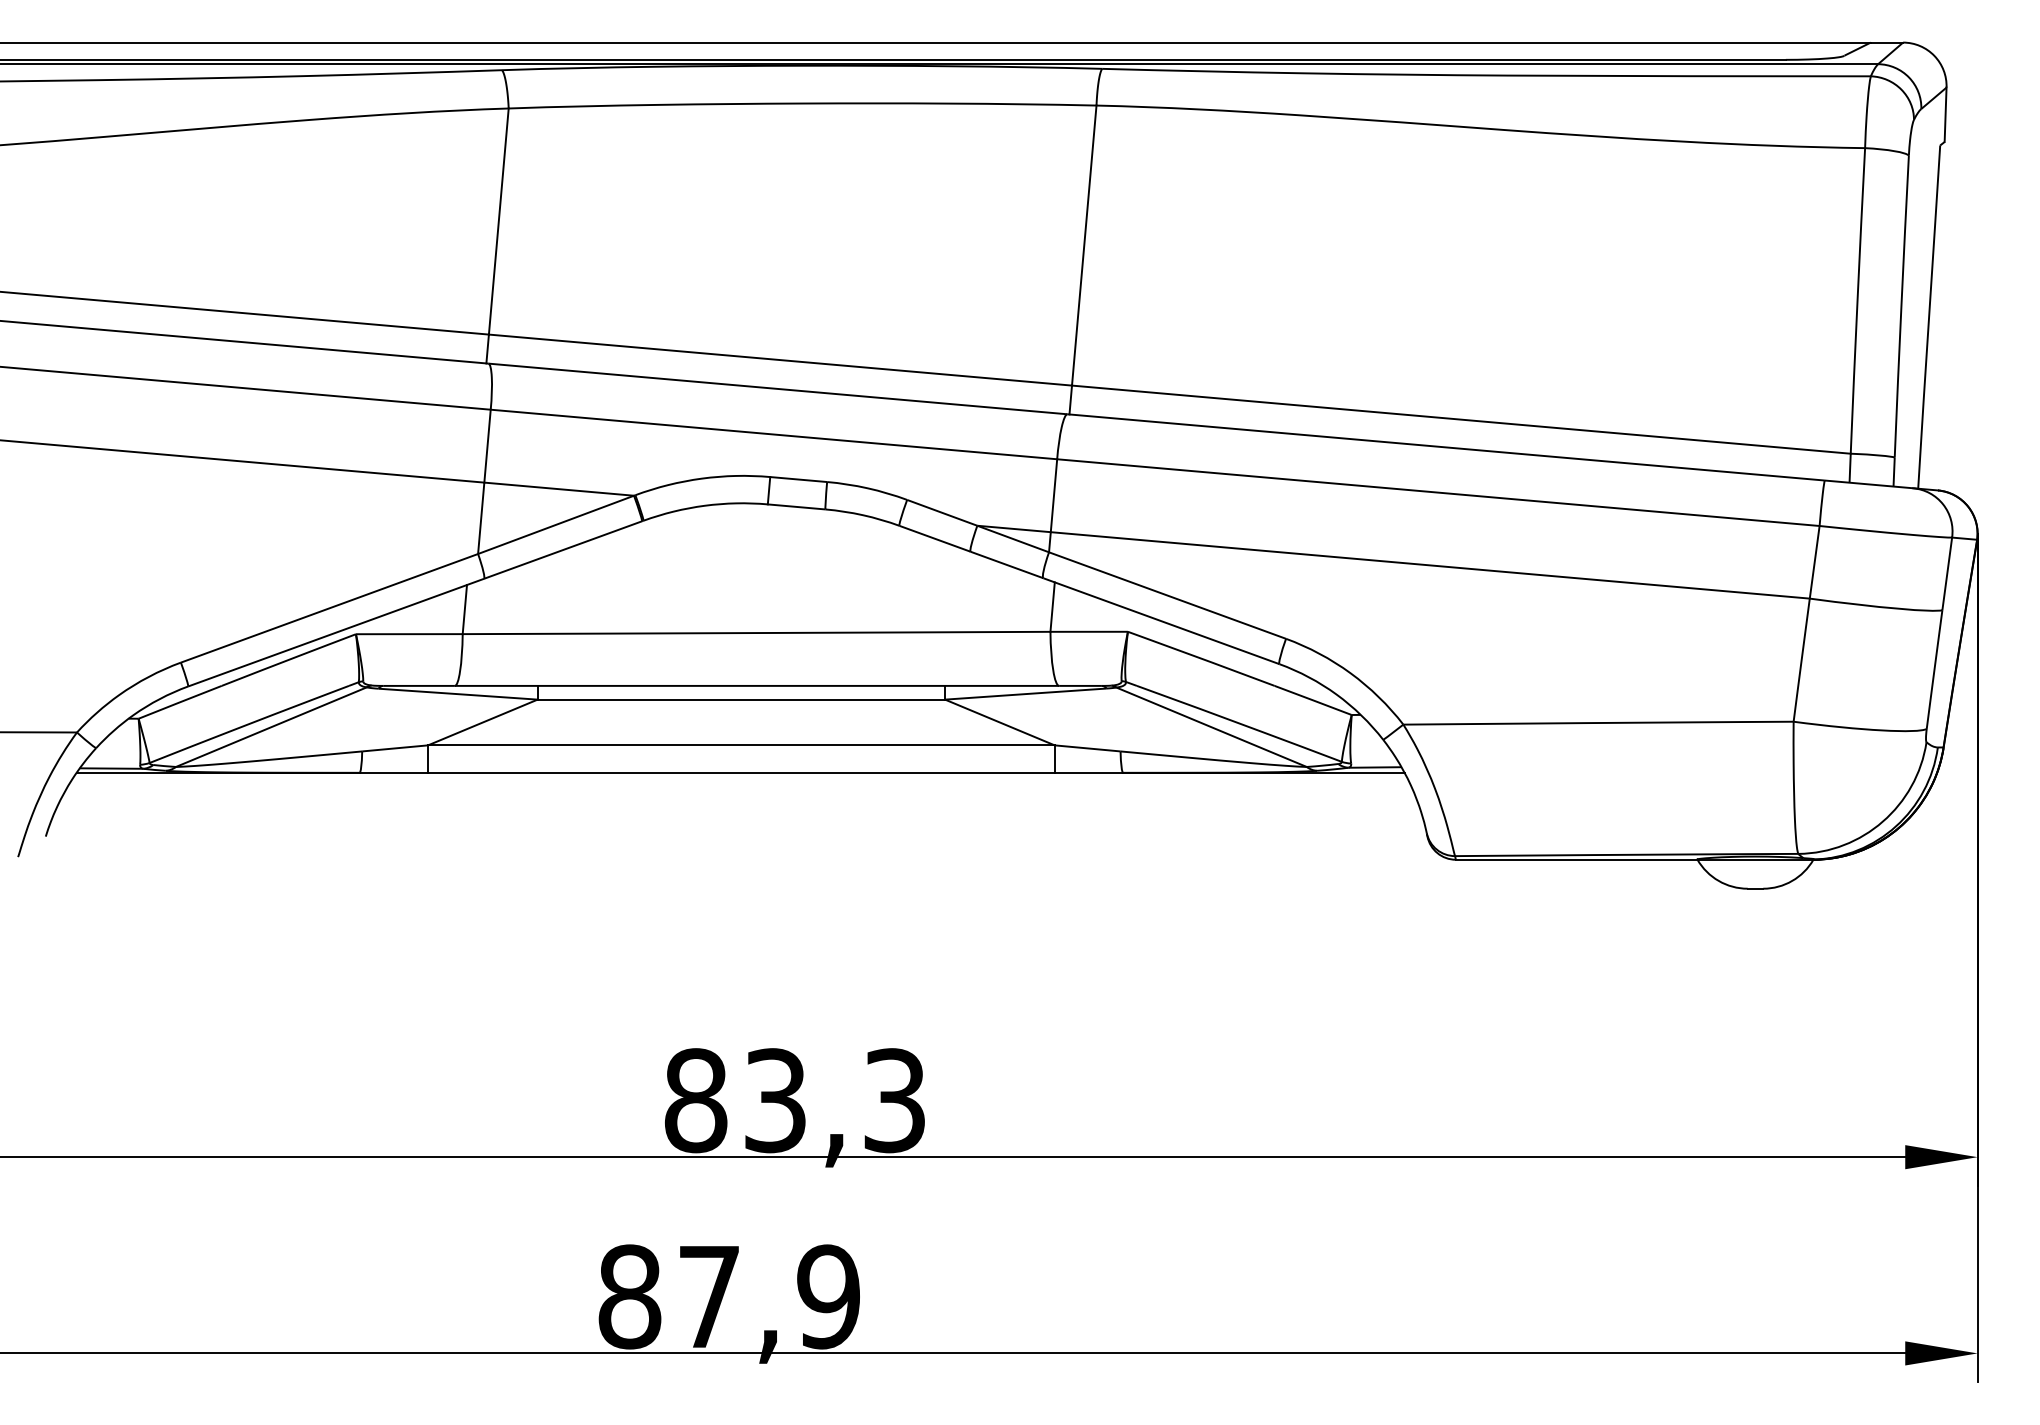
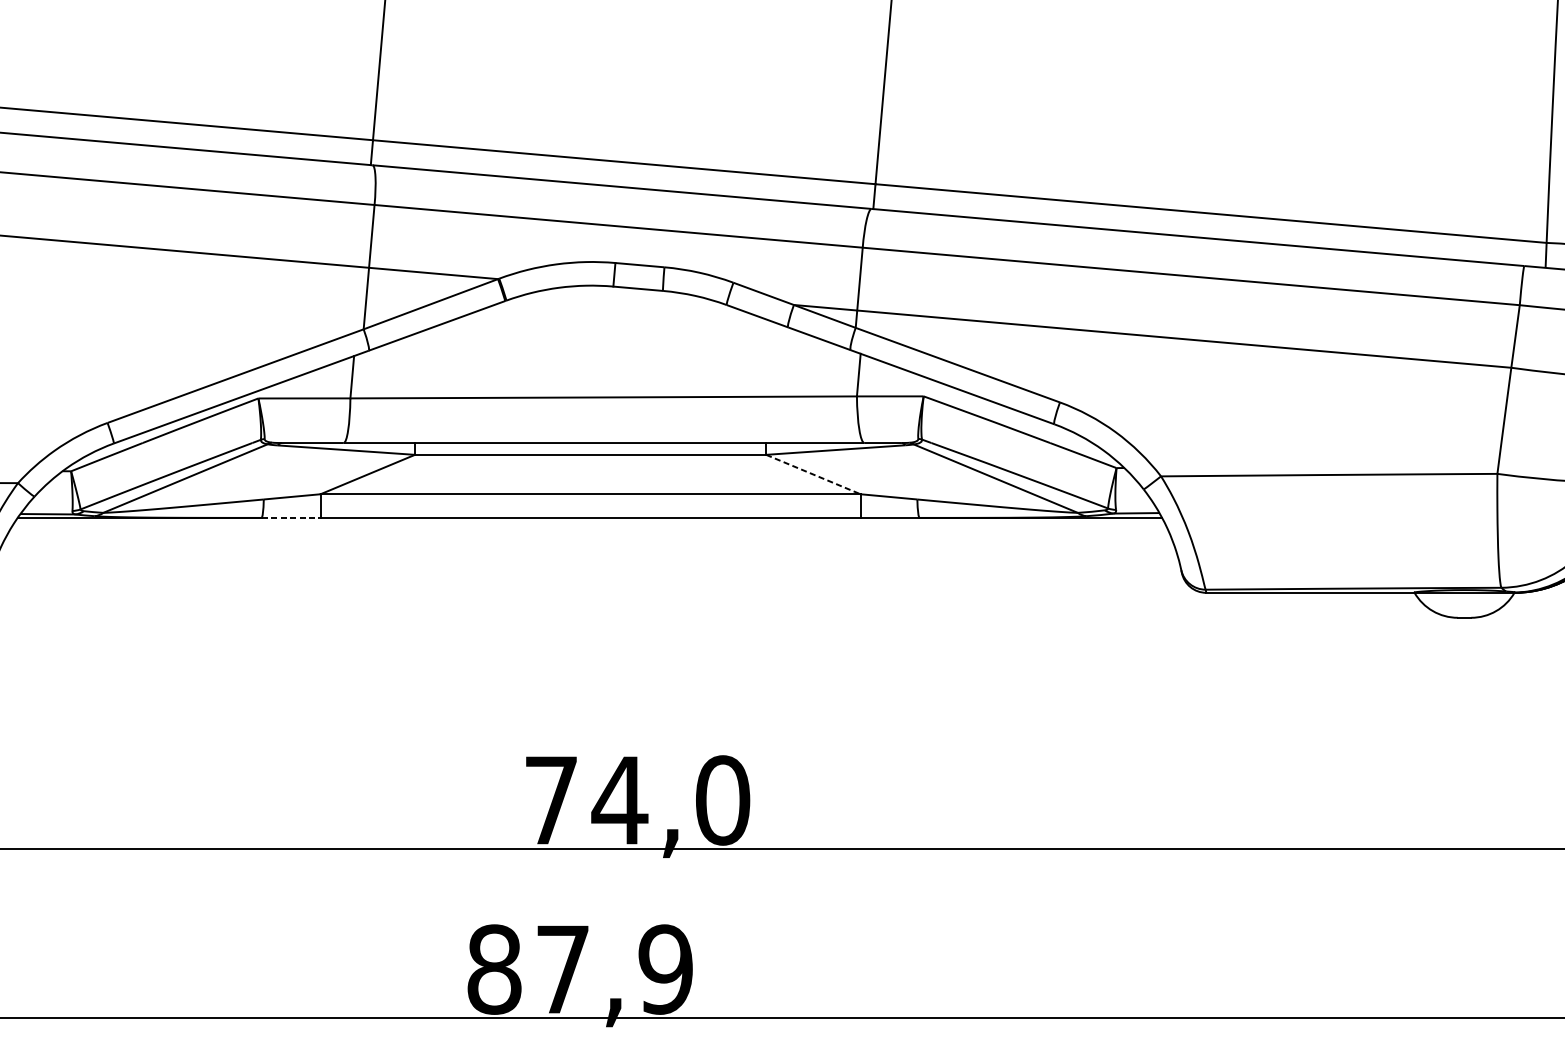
line: (1000, 722) -> (813, 474), solid -> dashed
line: (394, 772) -> (291, 517), solid -> dashed
text: (795, 1100) -> (637, 800), 83,3 -> 74,0

